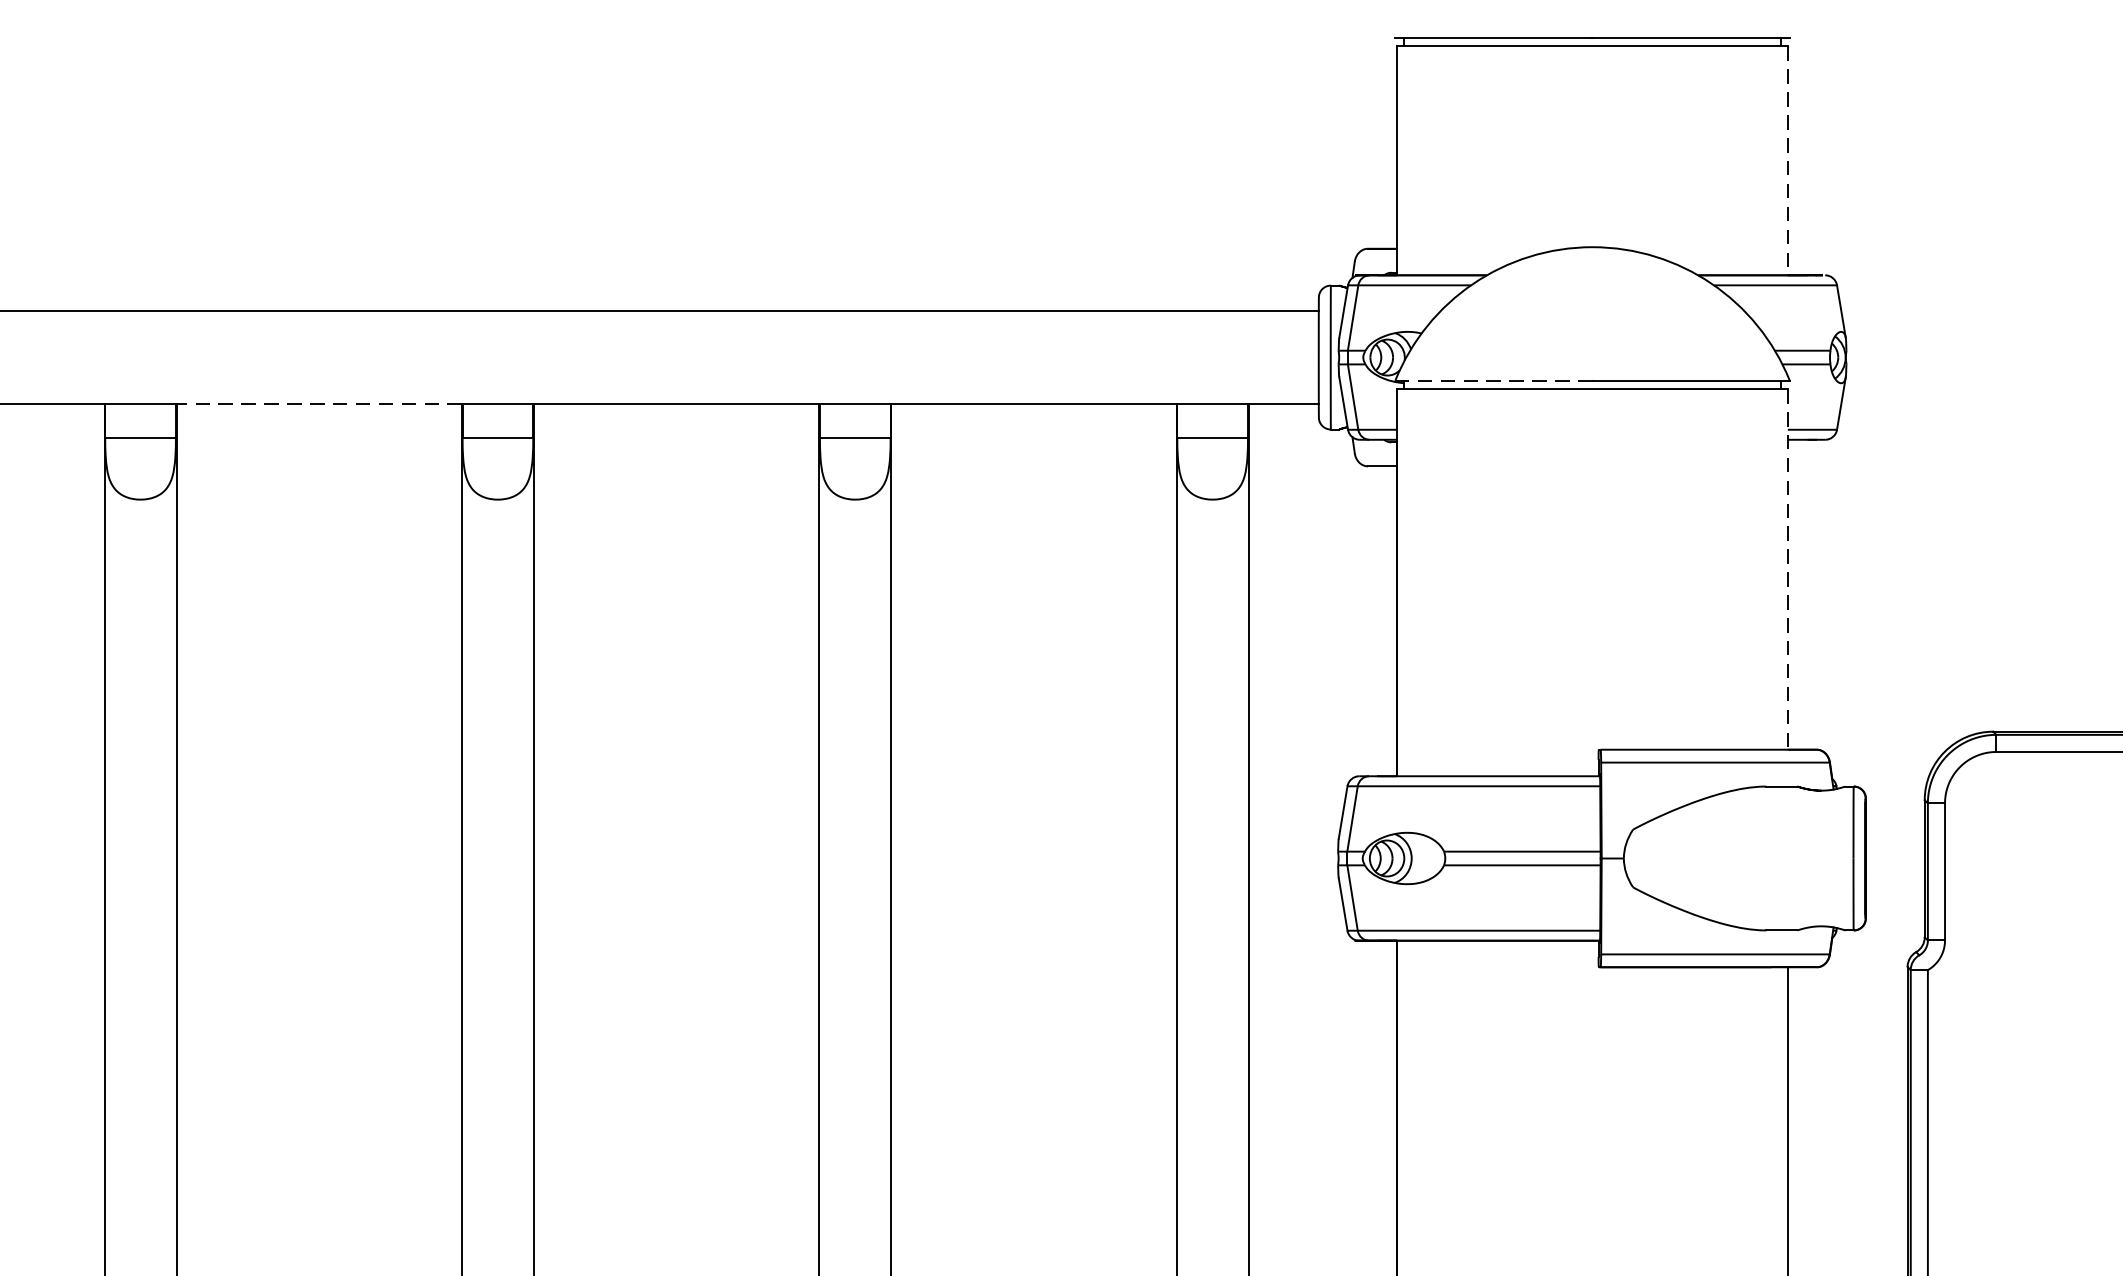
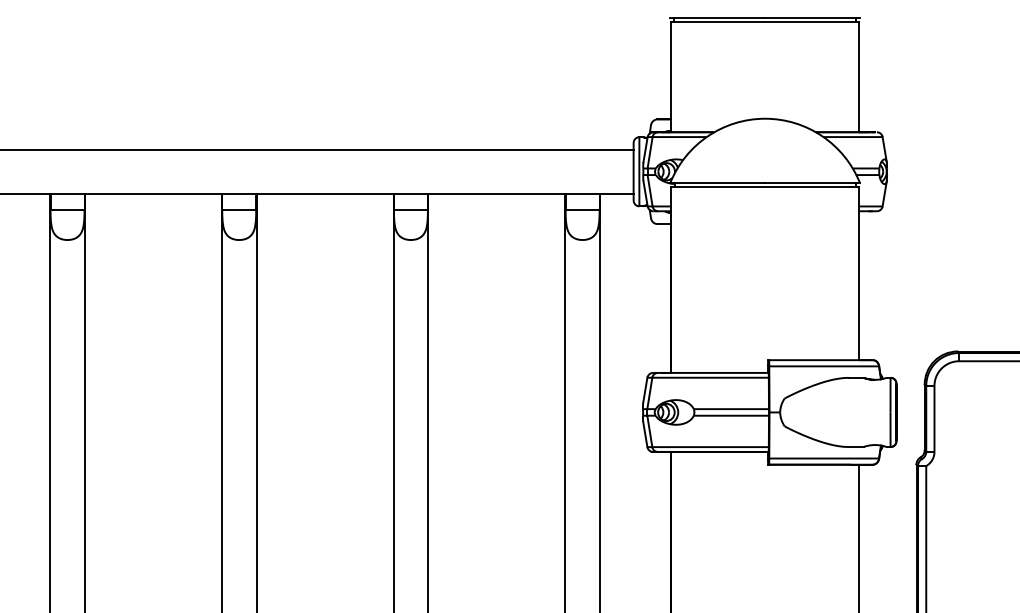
line: (1786, 161) -> (858, 77), dashed -> solid
line: (1493, 379) -> (717, 182), dashed -> solid
line: (319, 402) -> (153, 193), dashed -> solid
line: (1786, 569) -> (858, 273), dashed -> solid

